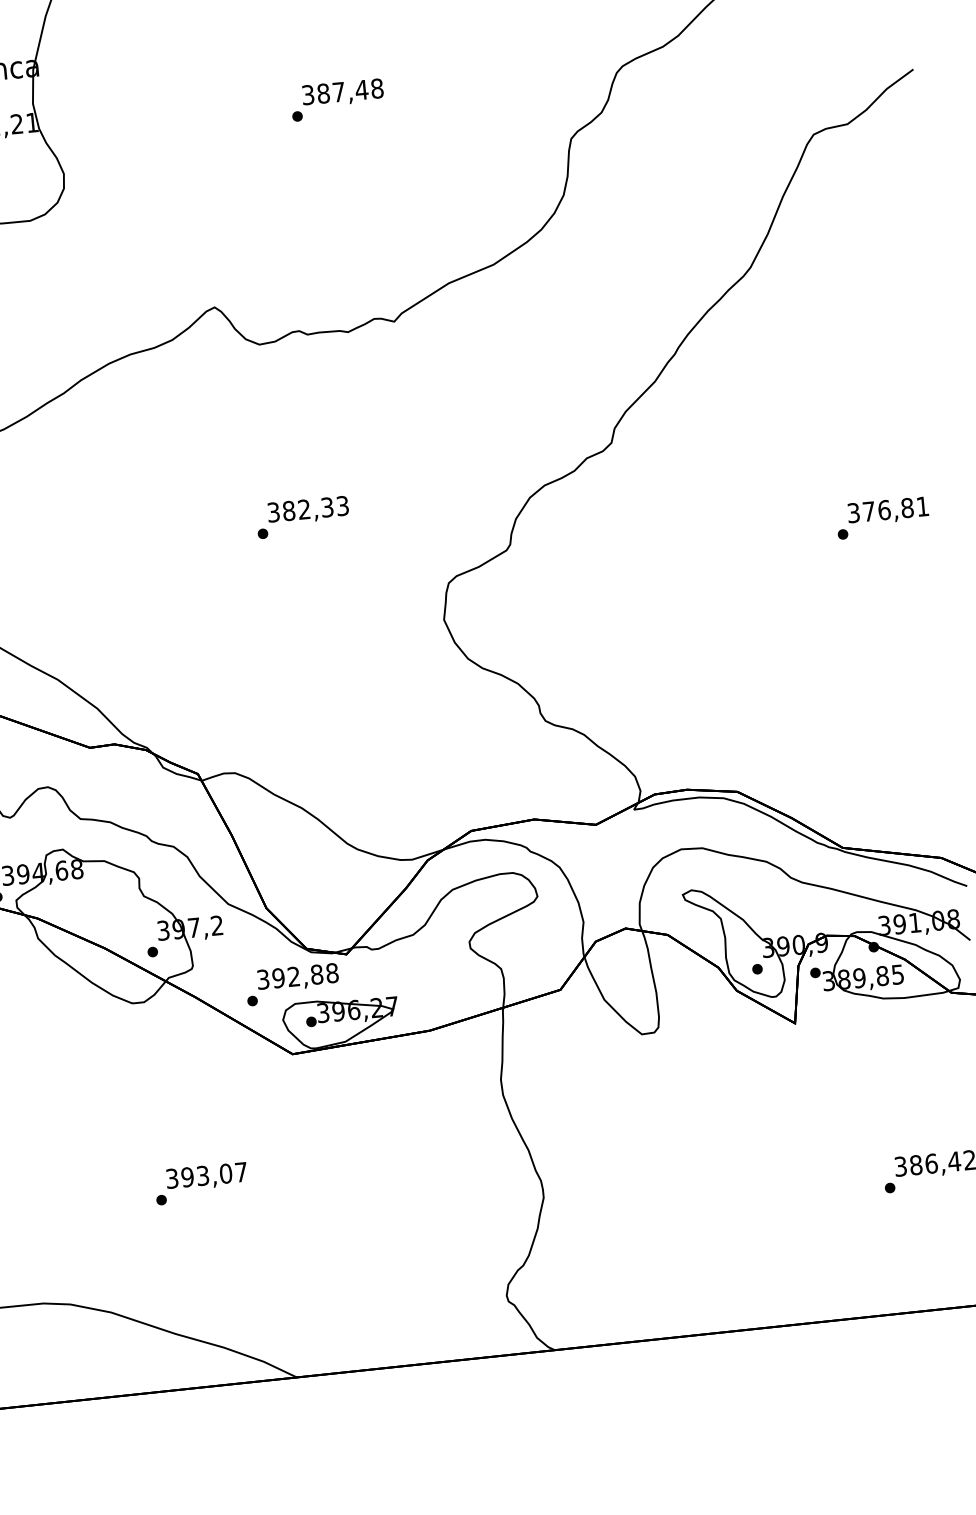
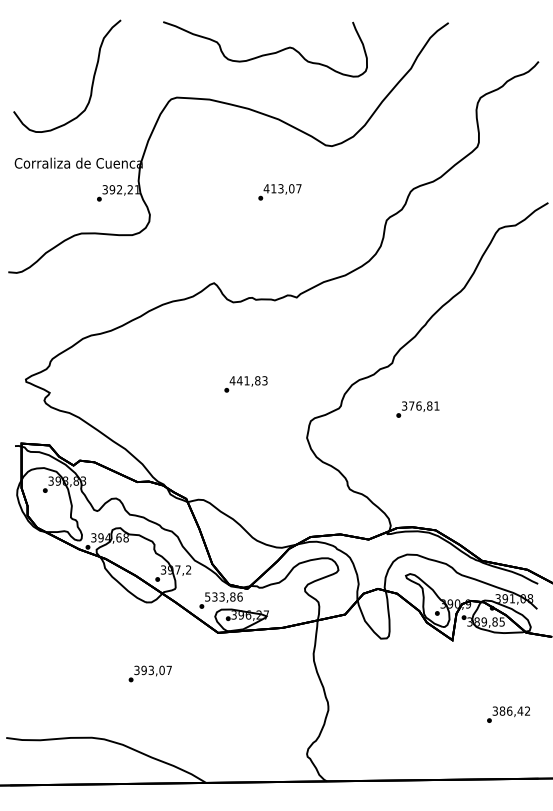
text: (342, 91) -> (282, 188), 387,48 -> 413,07
text: (298, 509) -> (244, 380), 382,33 -> 441,83
text: (881, 517) -> (417, 409), moved
text: (296, 975) -> (223, 596), 392,88 -> 533,86
text: (199, 1182) -> (149, 673), moved

